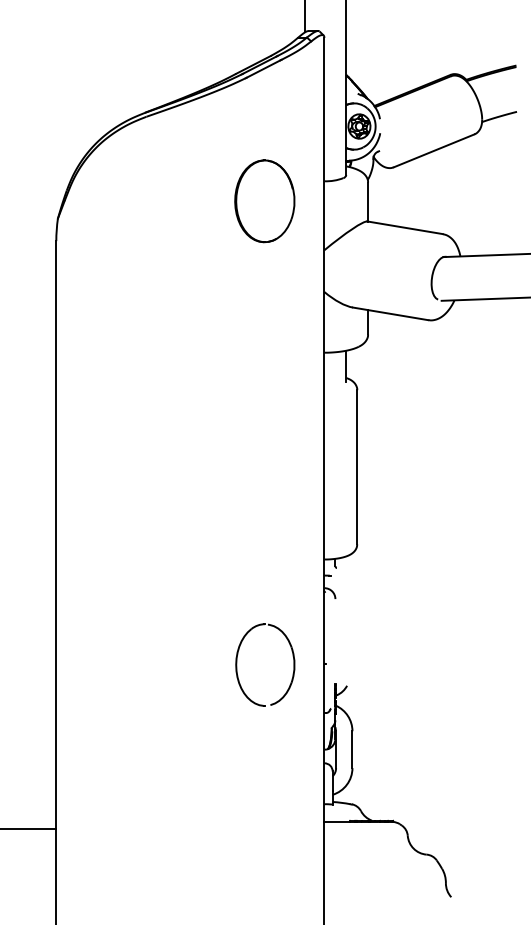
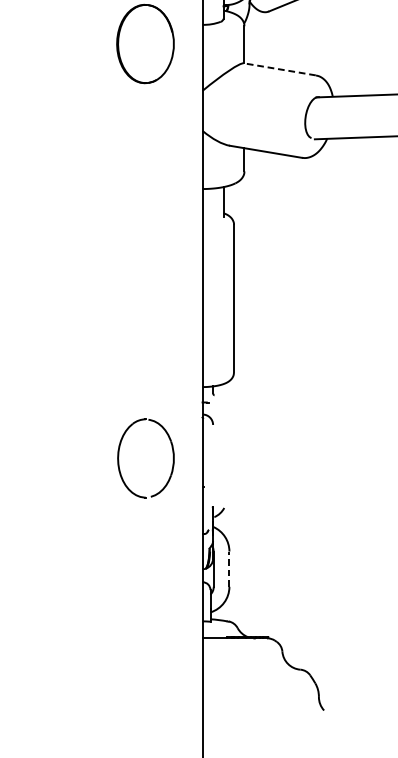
line: (404, 227) -> (279, 69), solid -> dashed
part: (237, 664) -> (119, 457), moved
line: (352, 749) -> (229, 569), solid -> dashed

